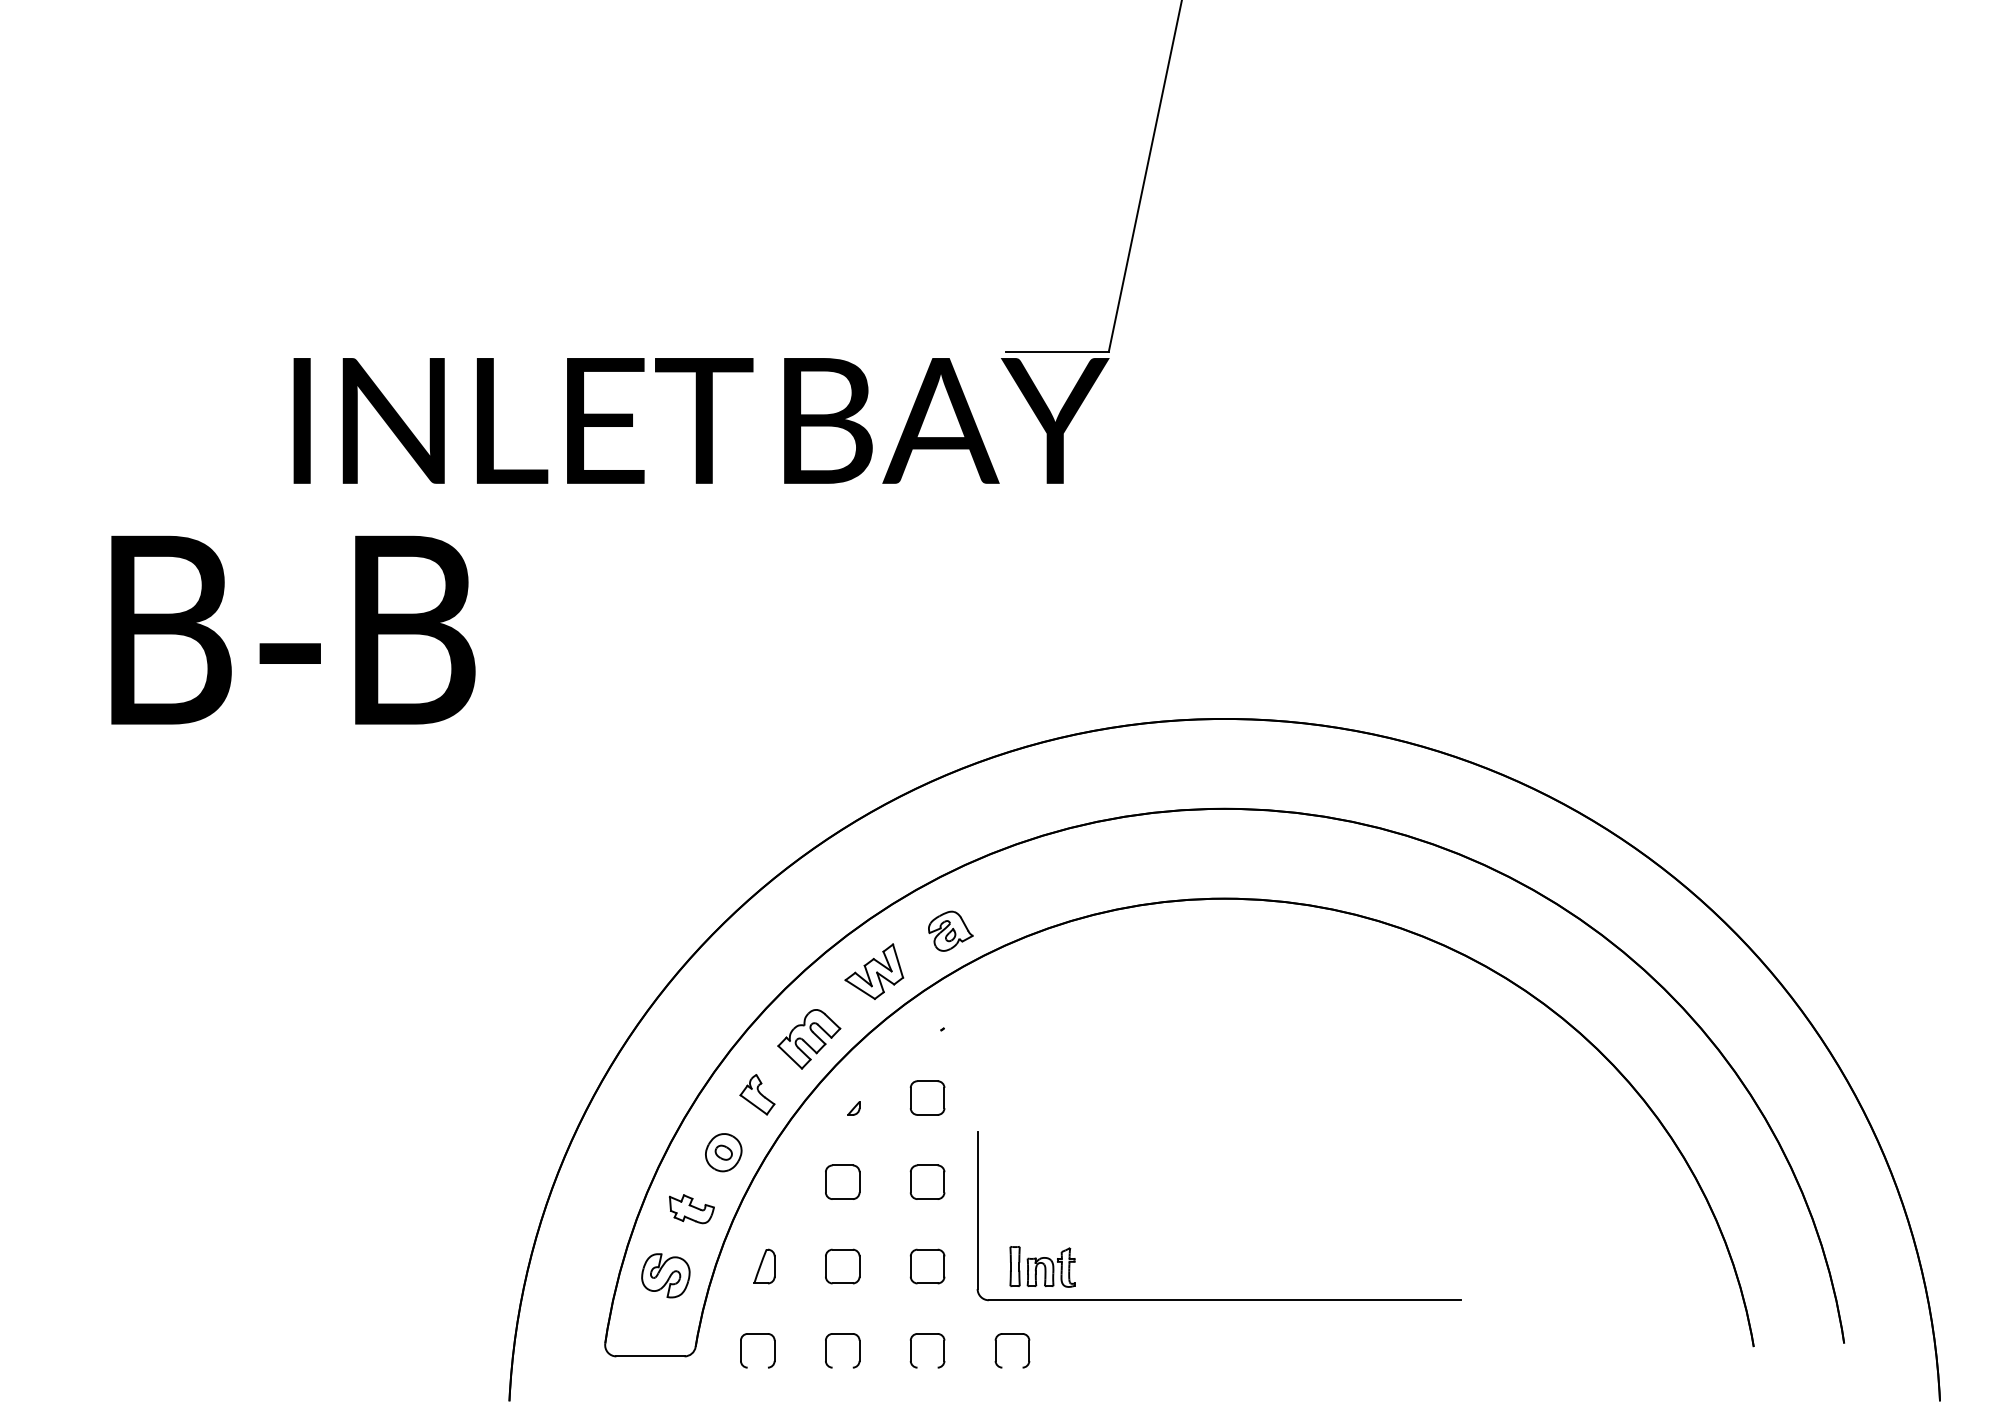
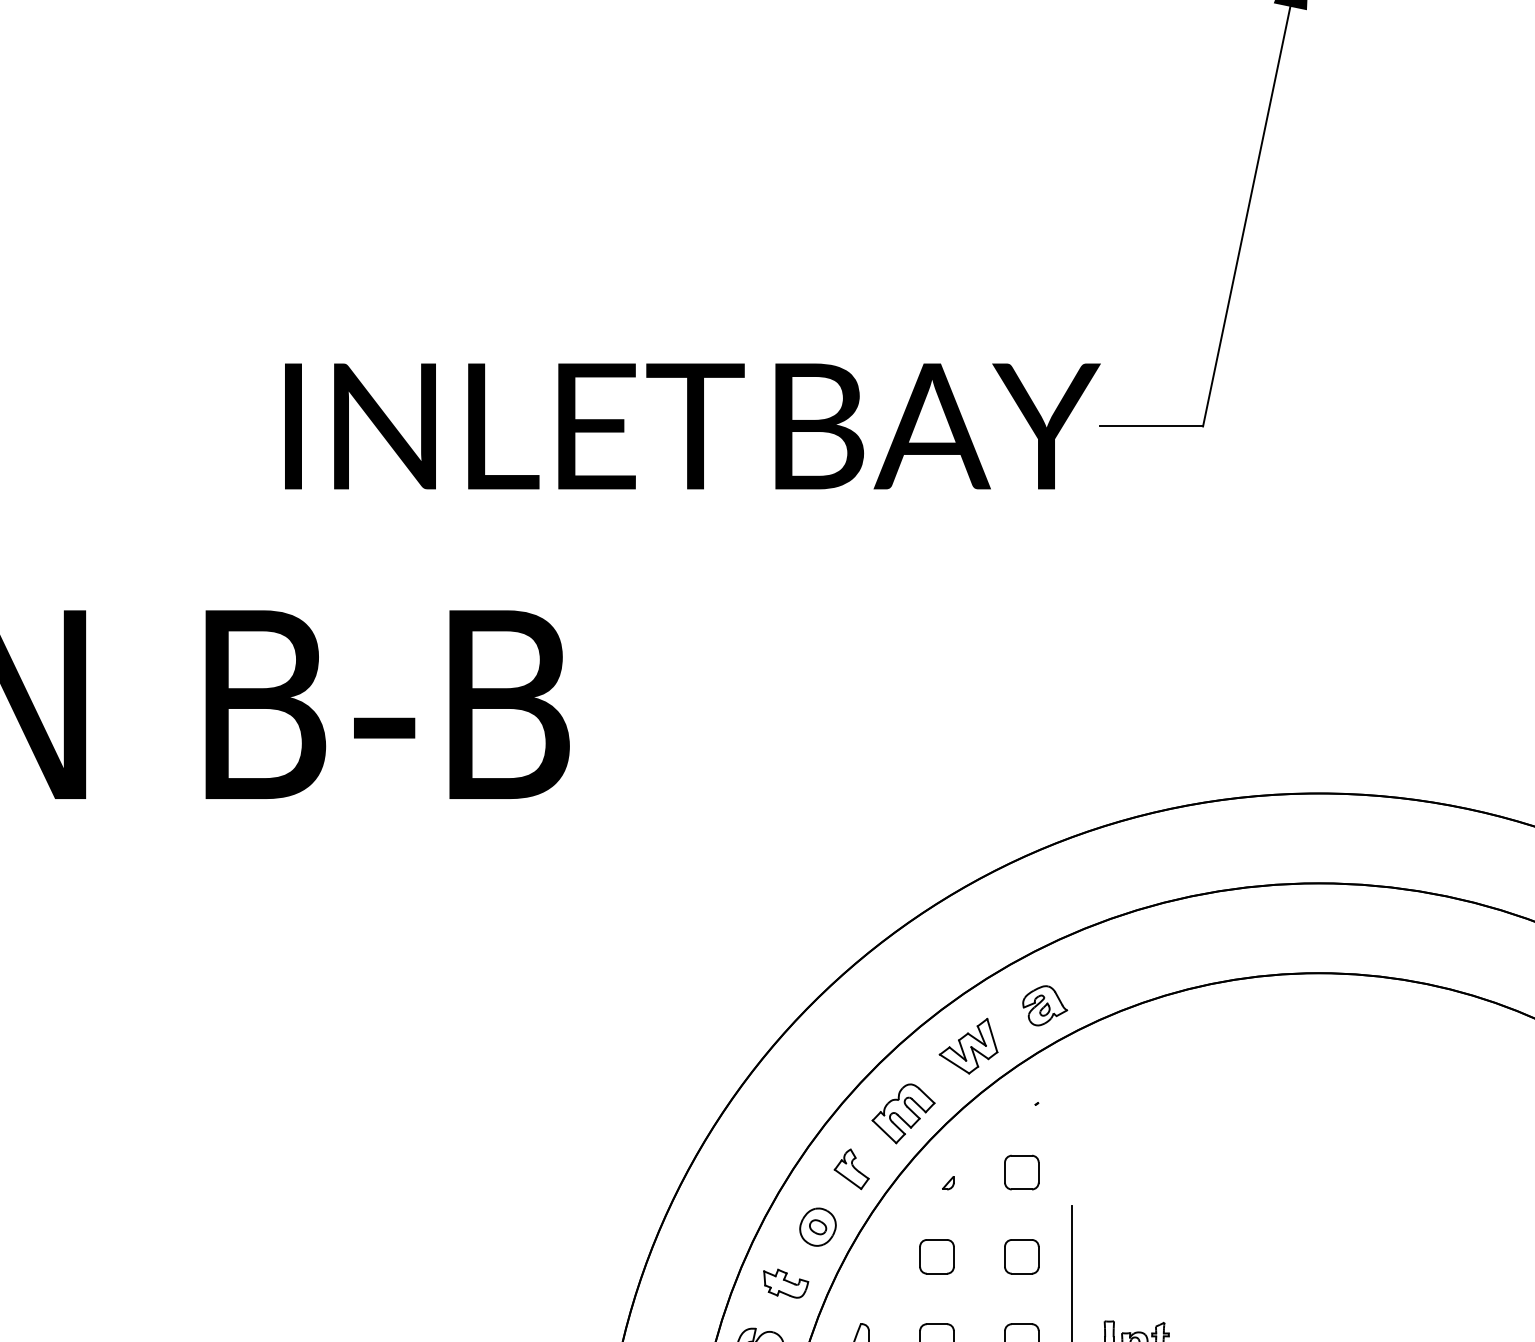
text: (701, 420) -> (692, 426), moved

